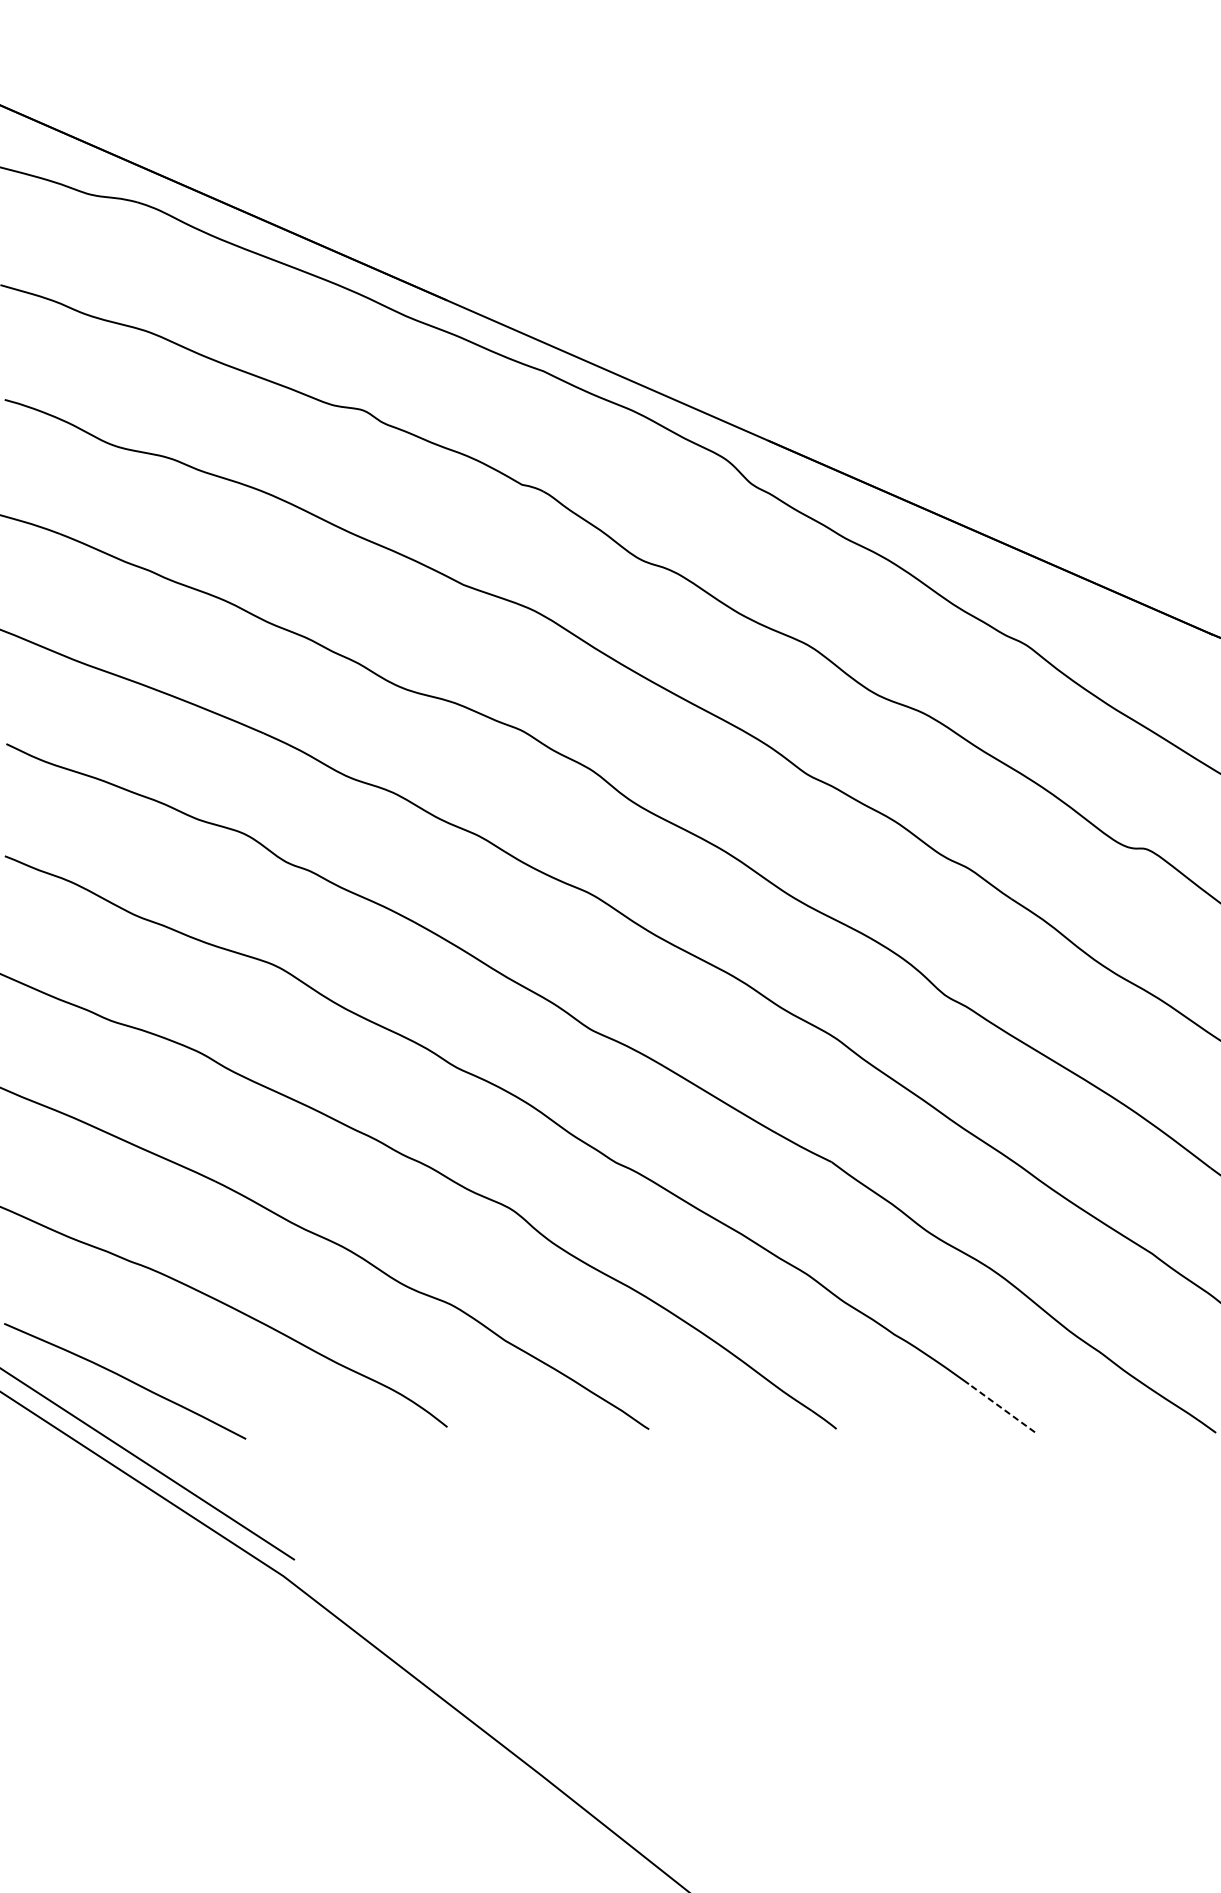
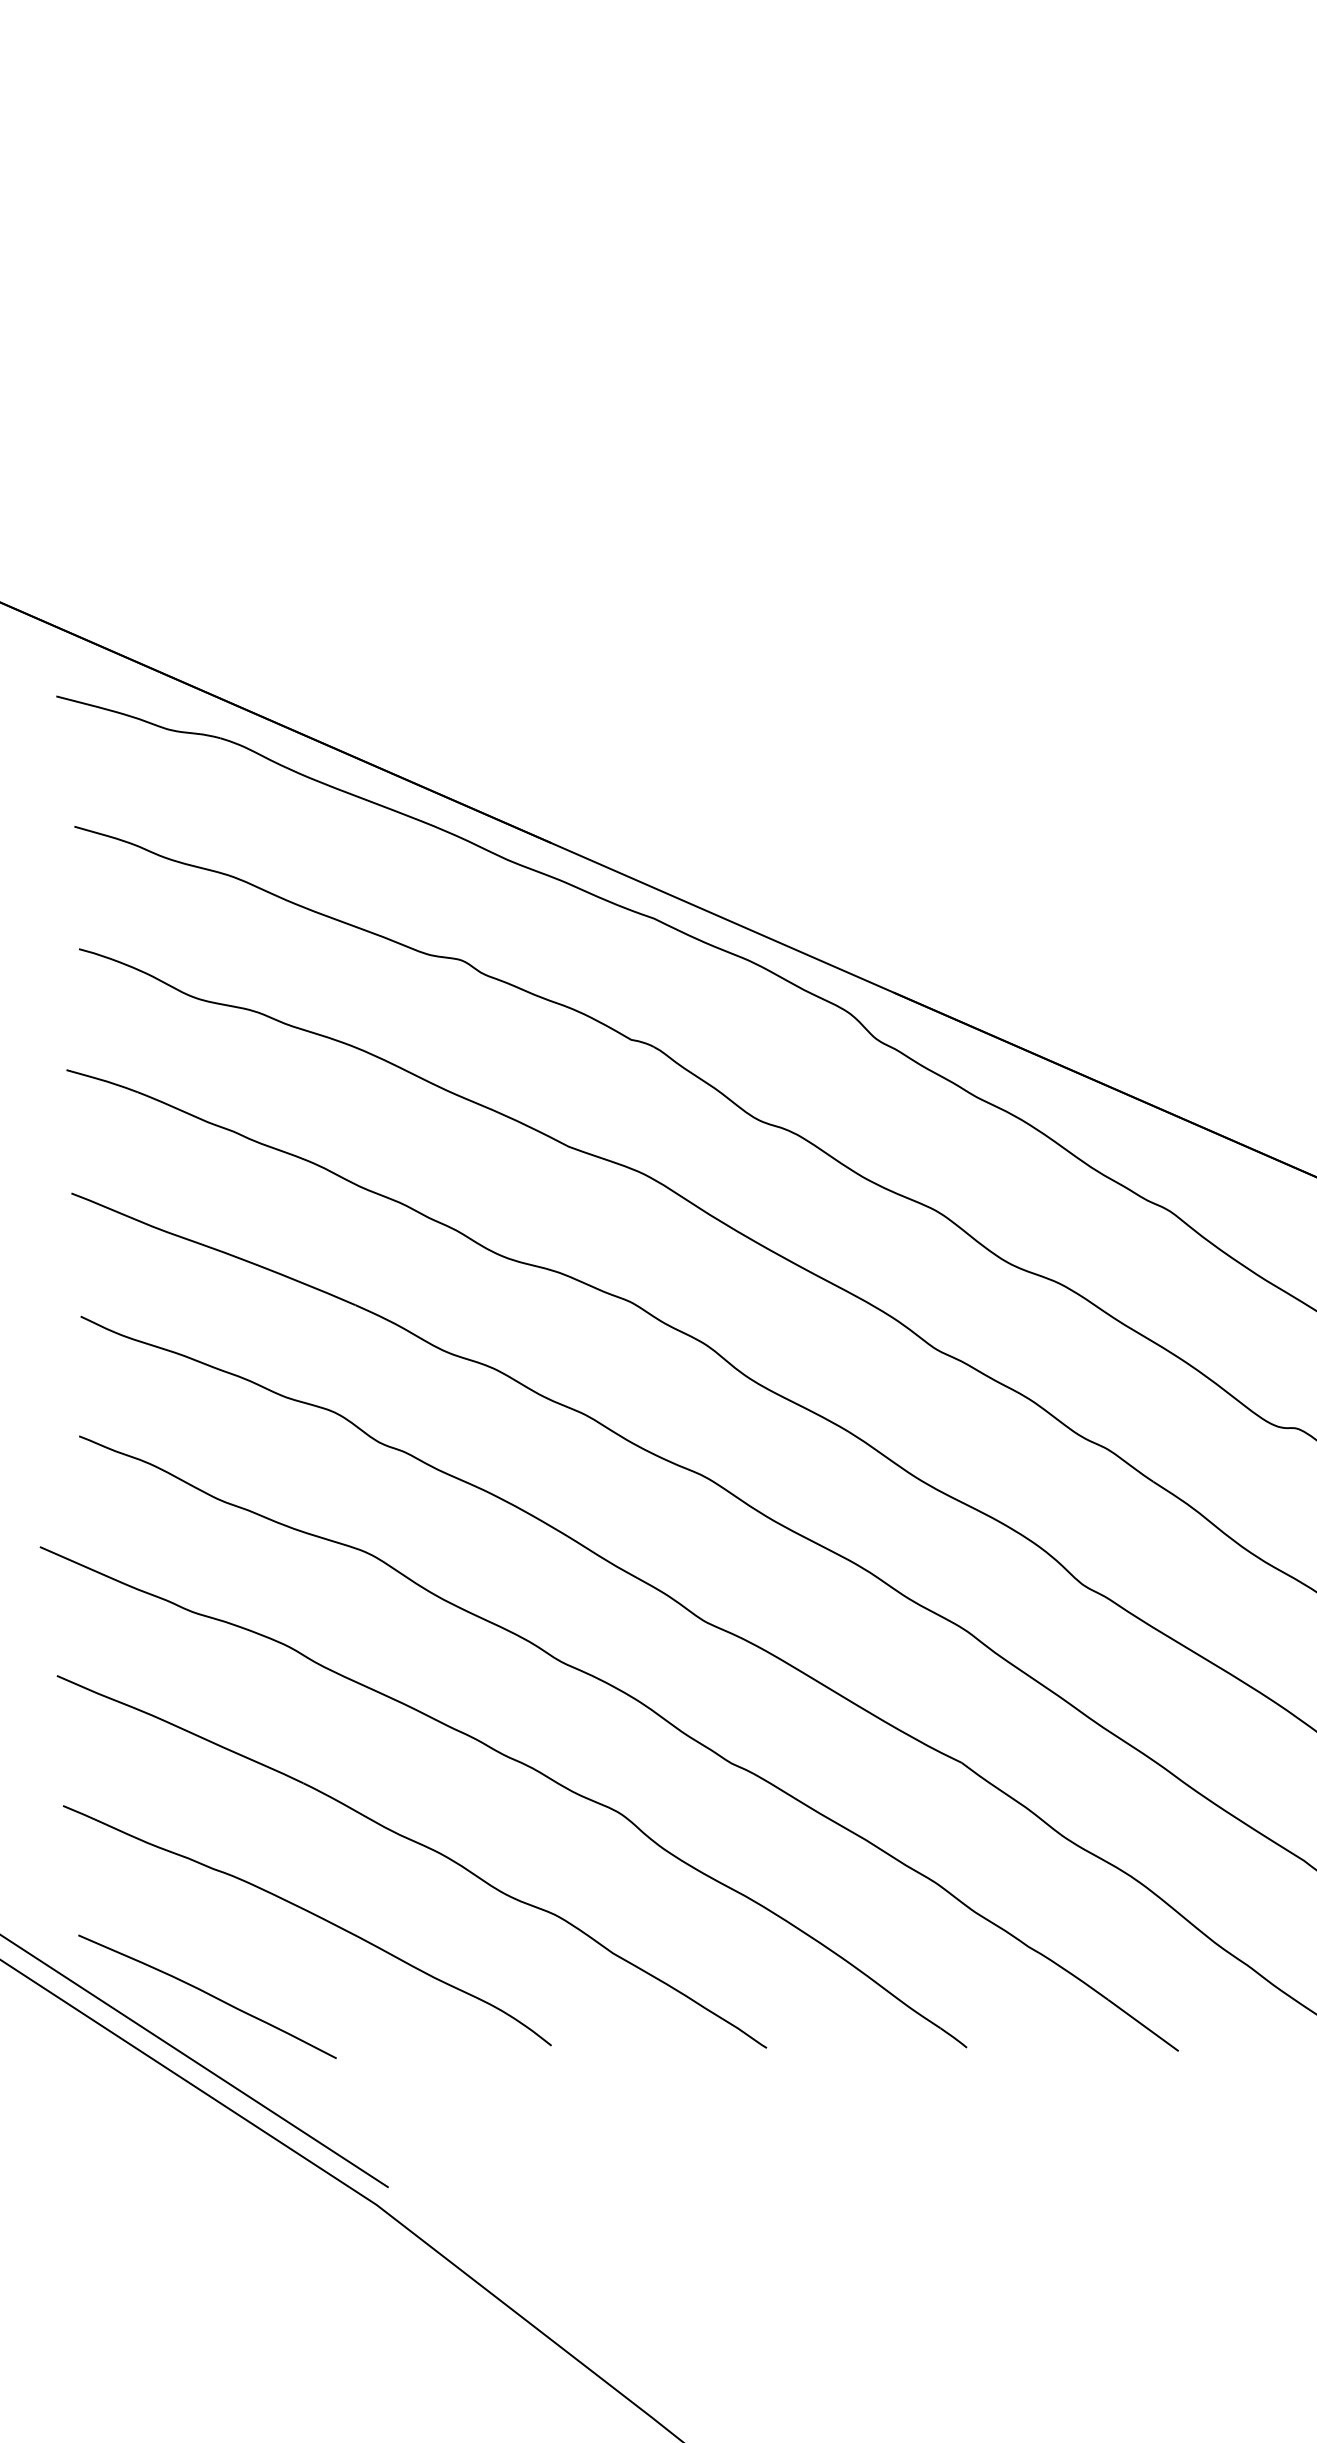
line: (1001, 1408) -> (1143, 2025), dashed -> solid

